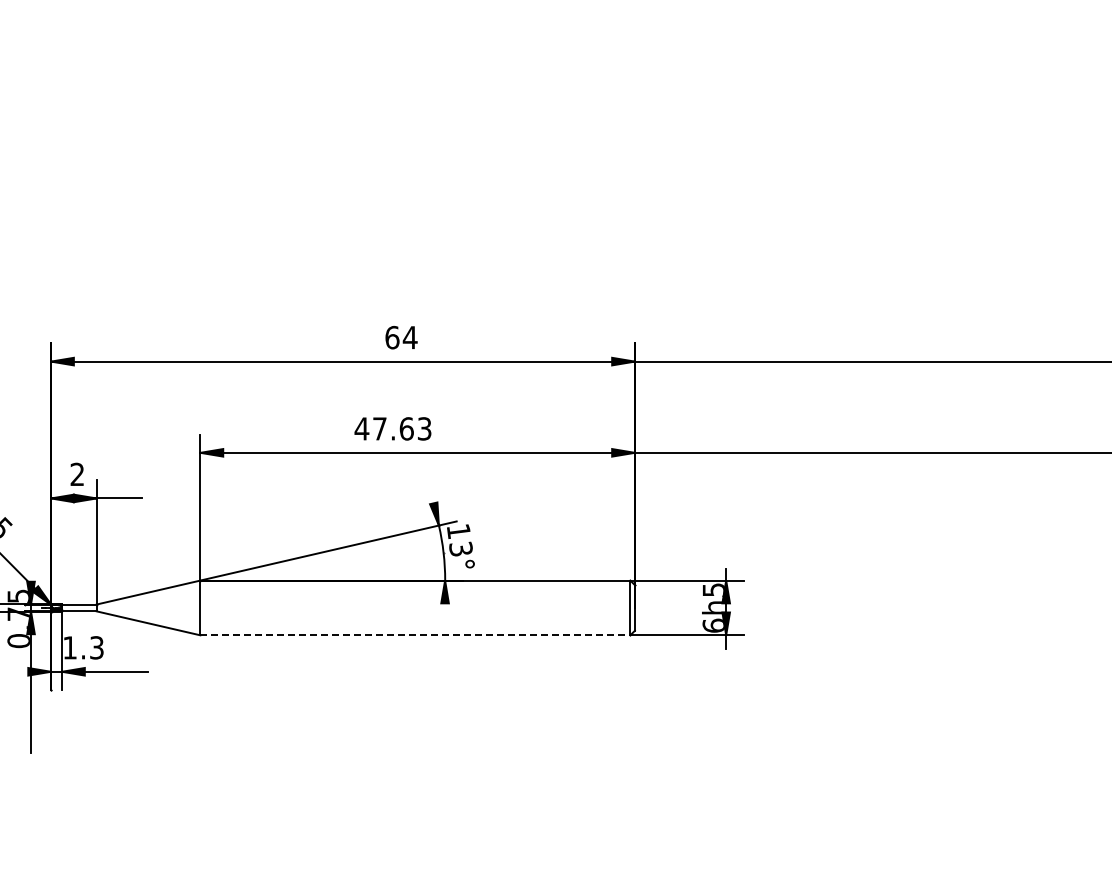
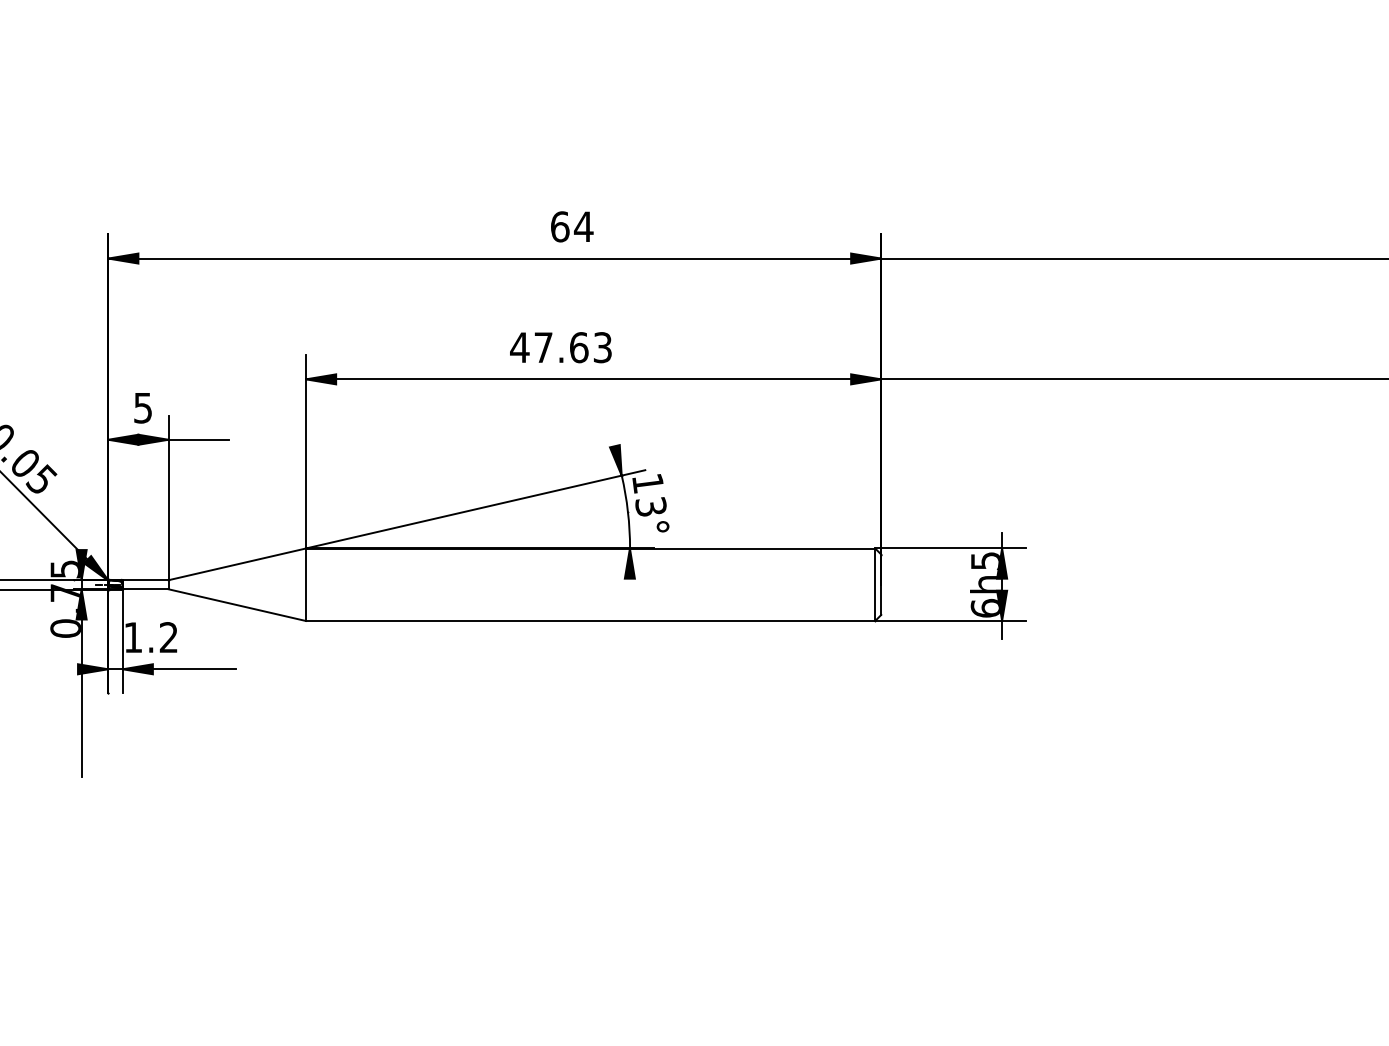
text: (76, 474) -> (141, 408), 2 -> 5
line: (415, 635) -> (590, 621), dashed -> solid
text: (96, 647) -> (168, 637), 1.3 -> 1.2

